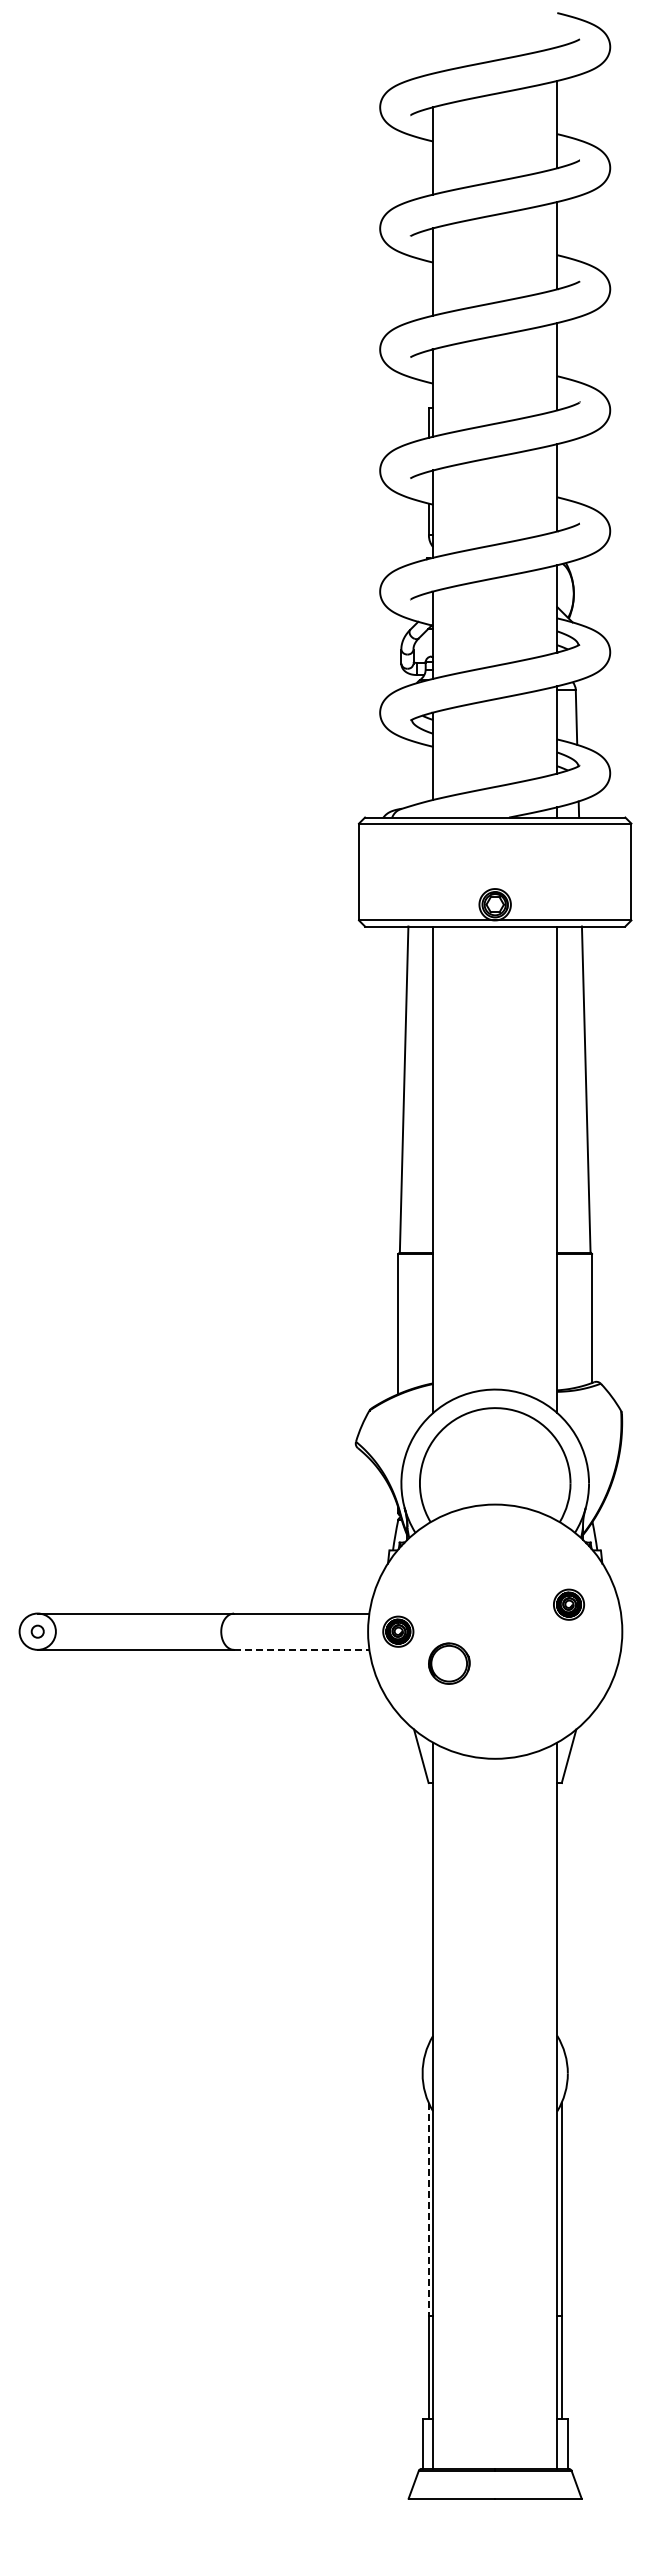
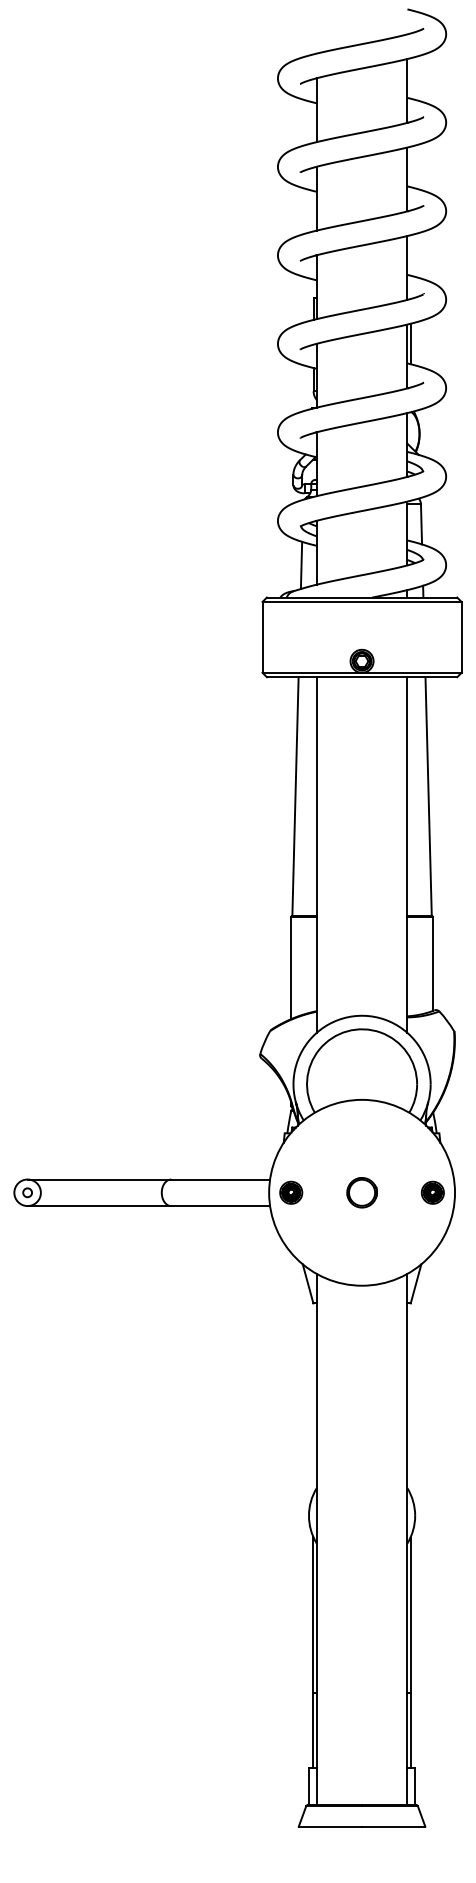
line: (561, 470) -> (410, 343), added
line: (412, 773) -> (301, 565), added
part: (568, 1604) -> (432, 1192), moved
line: (301, 1649) -> (220, 1205), dashed -> solid
part: (449, 1663) -> (362, 1192), moved
line: (428, 2209) -> (313, 1615), dashed -> solid

